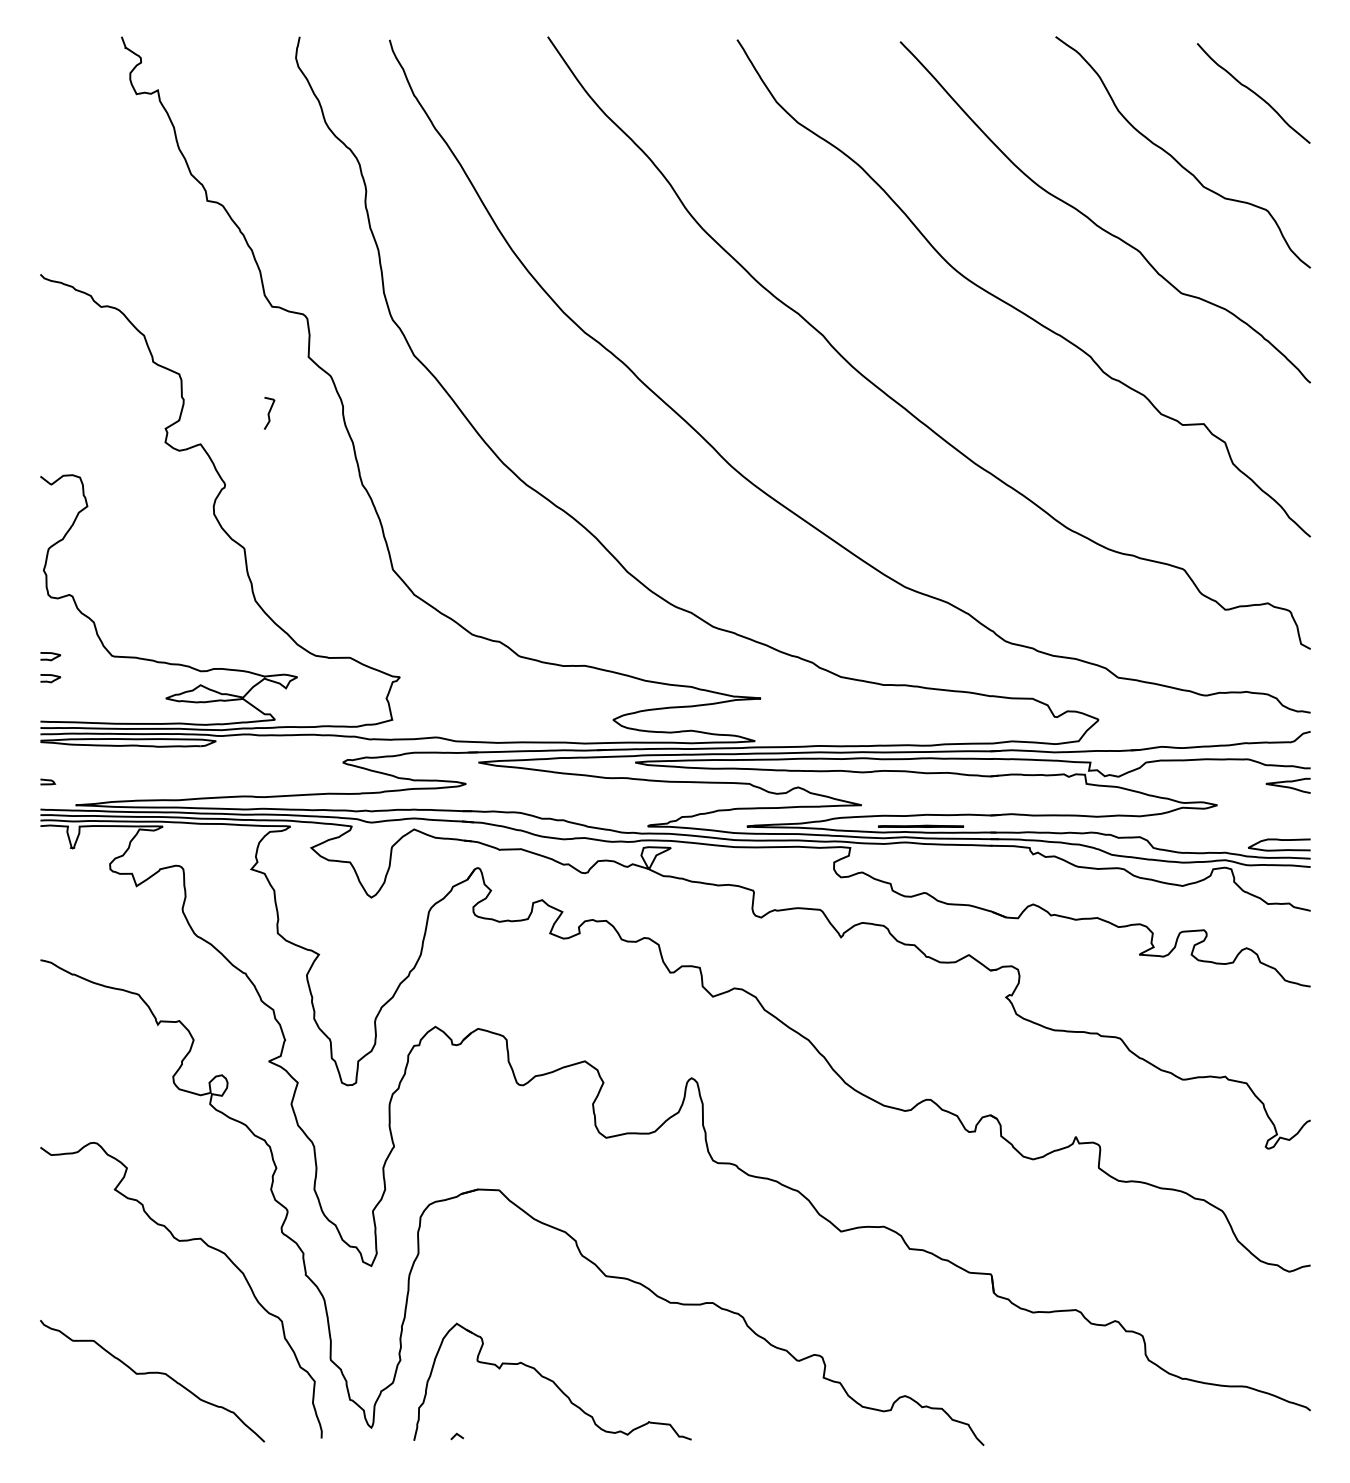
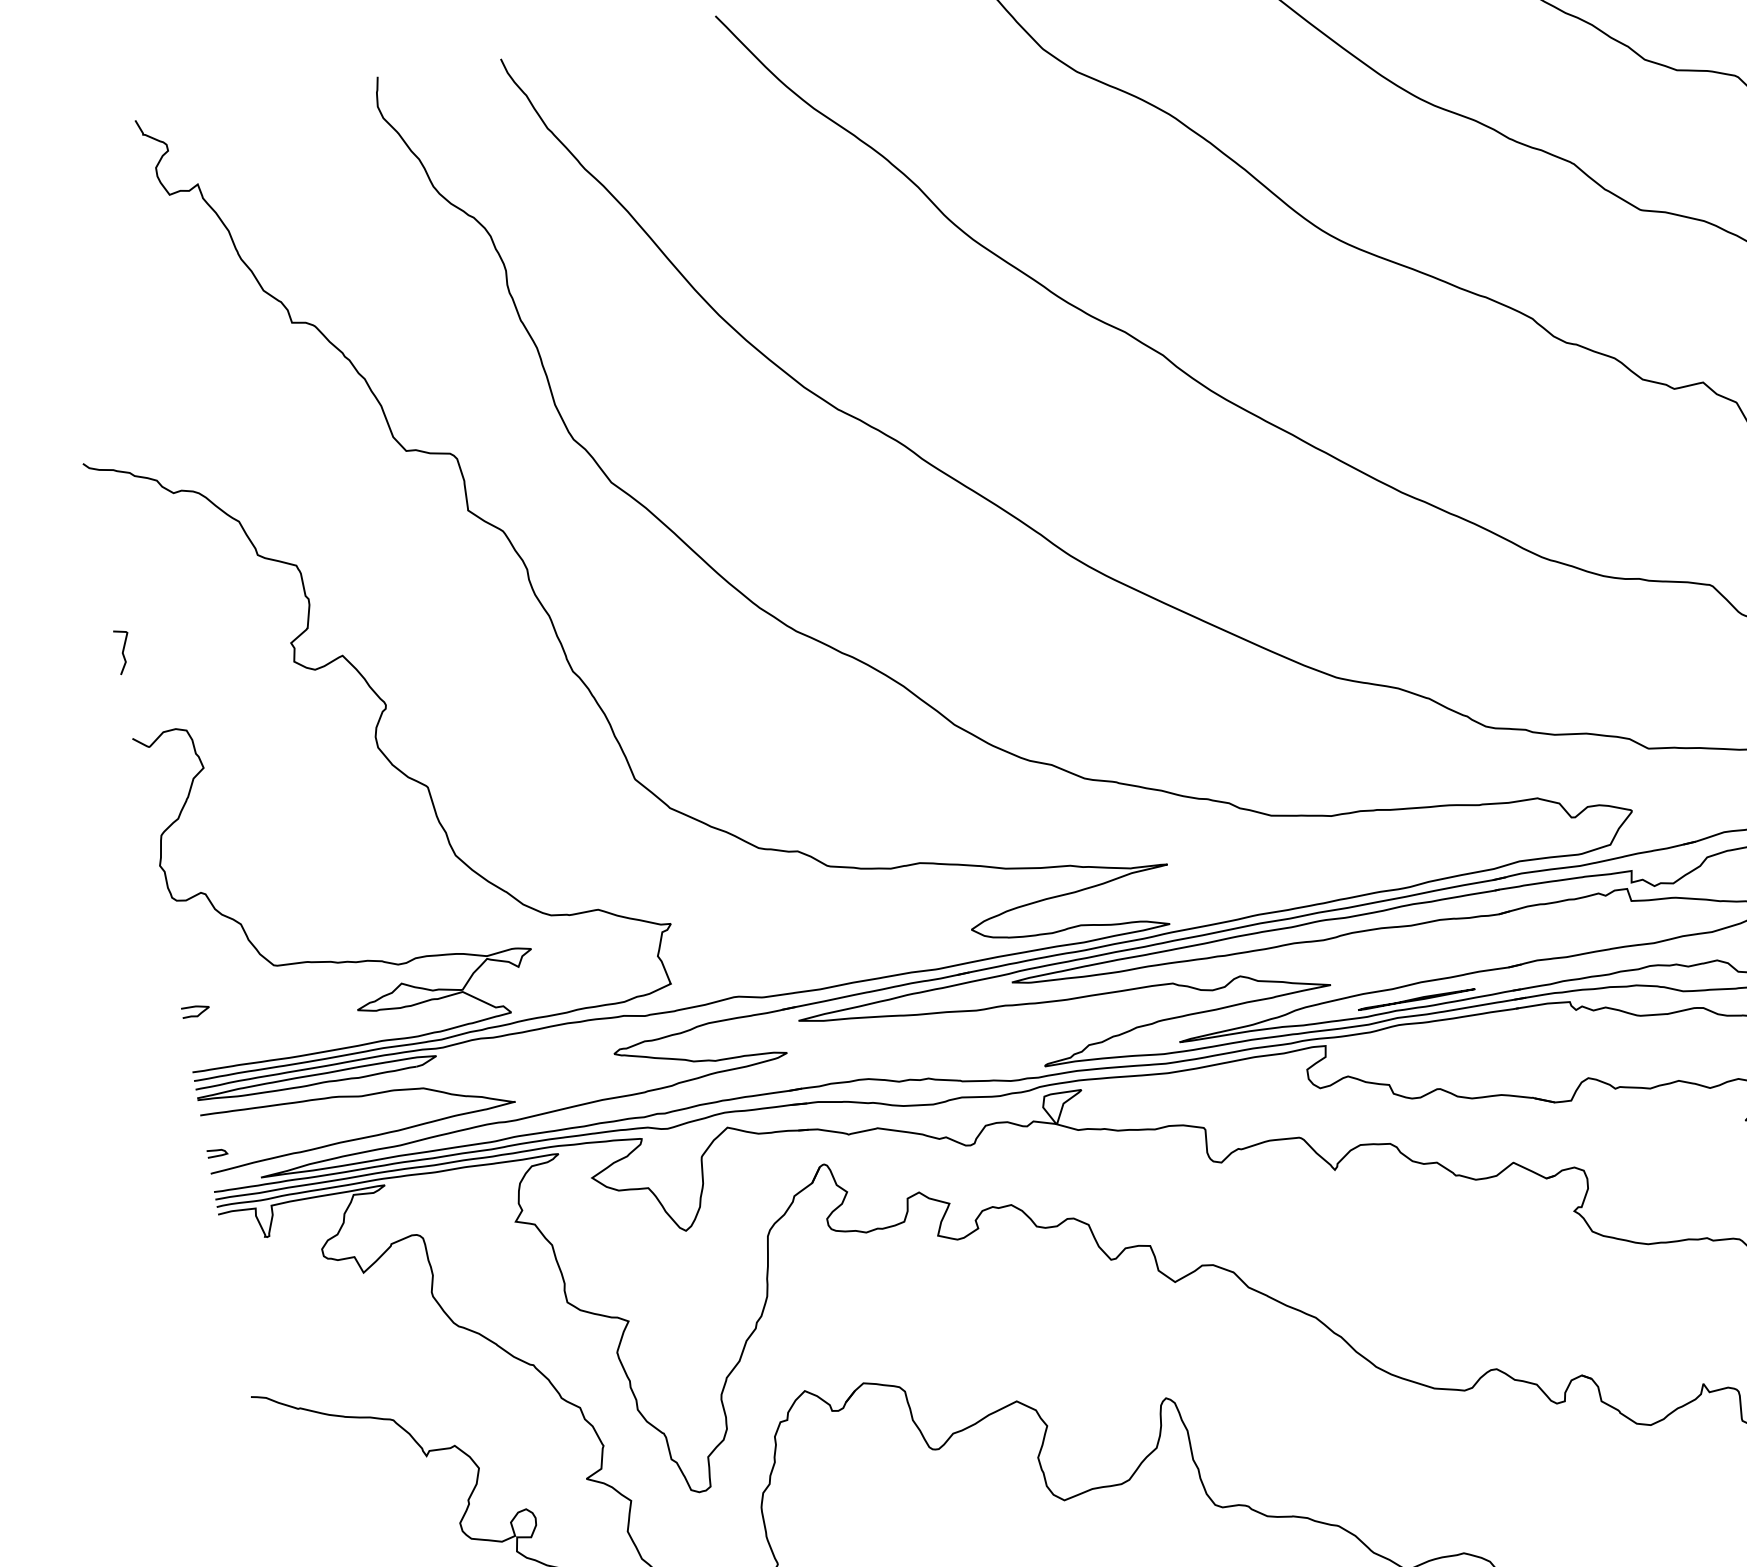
curve: (269, 413) -> (123, 651), moved
curve: (51, 654) -> (191, 978), removed
curve: (157, 761) -> (361, 1098), added

